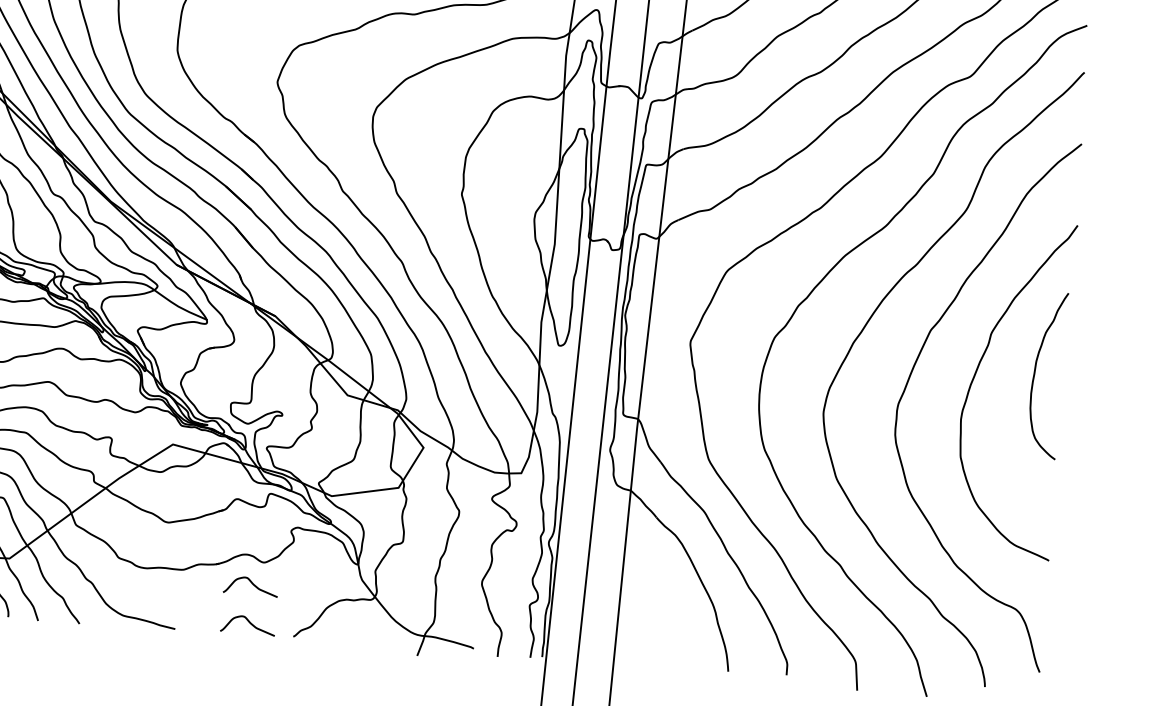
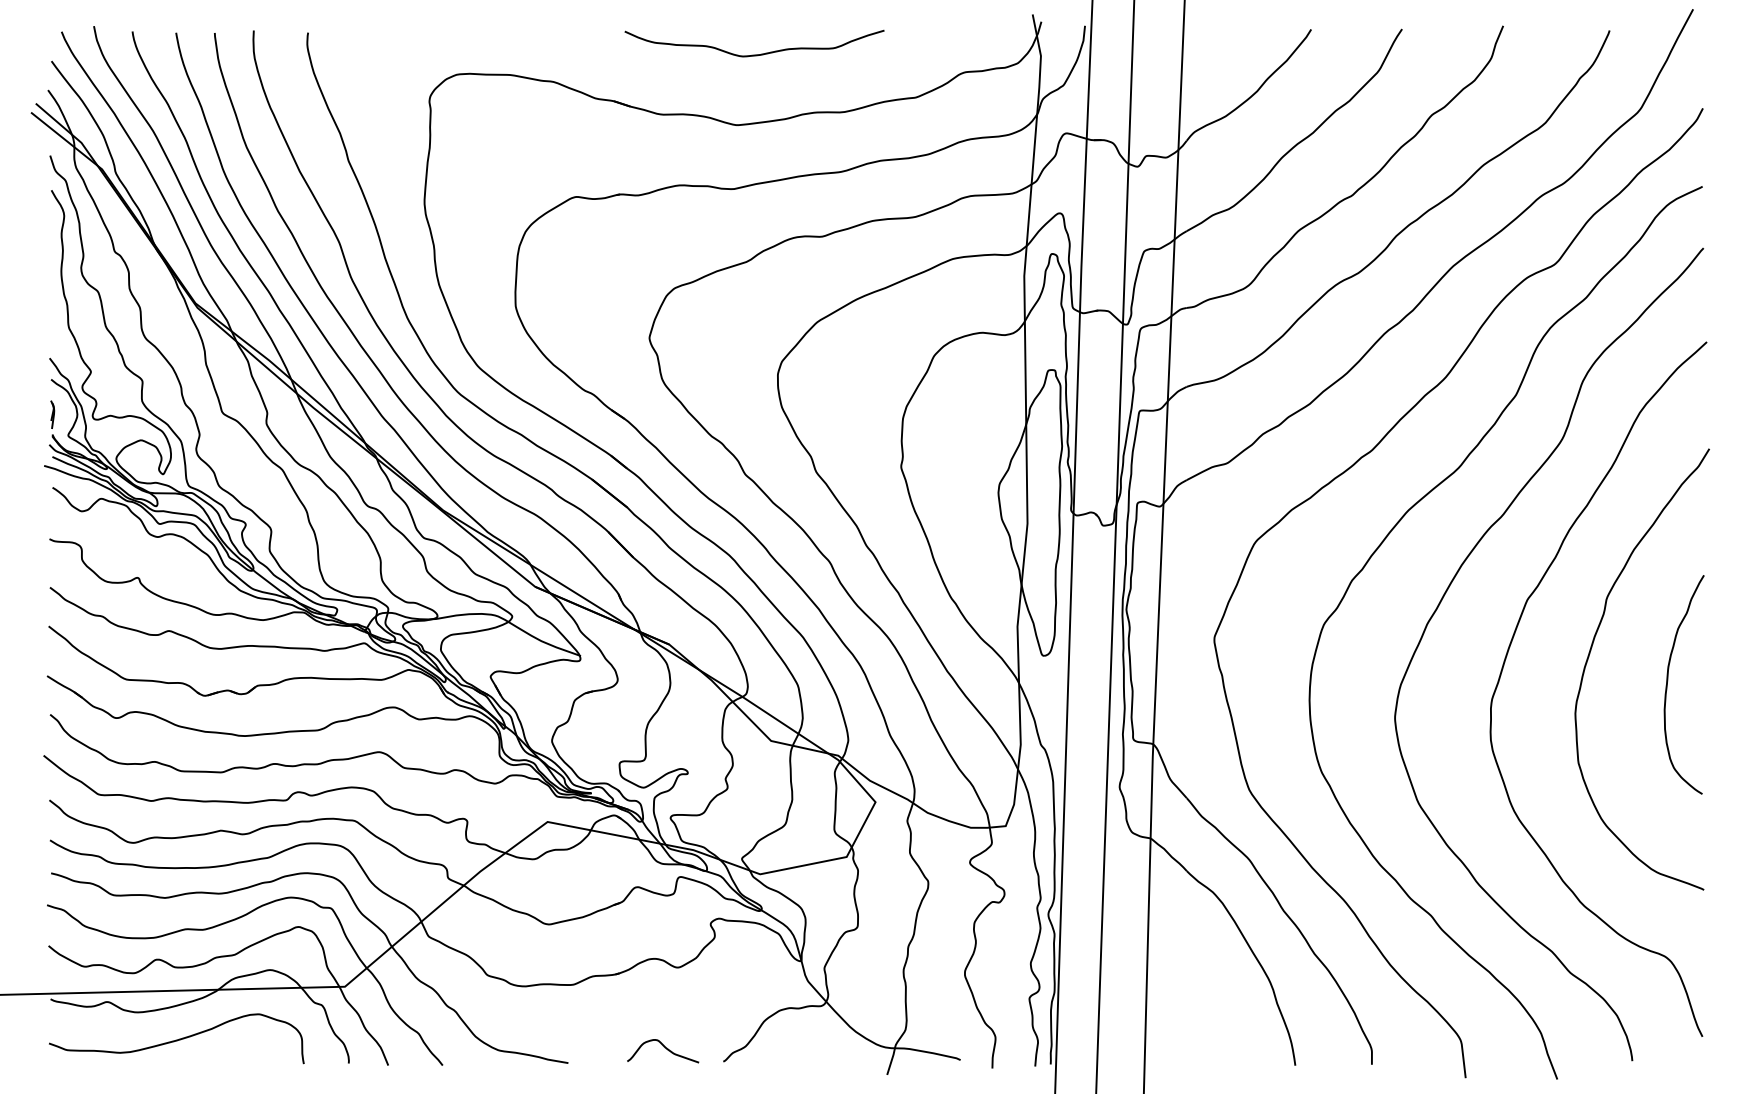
curve: (1035, 372) -> (1668, 681), moved
curve: (252, 584) -> (665, 997), removed

